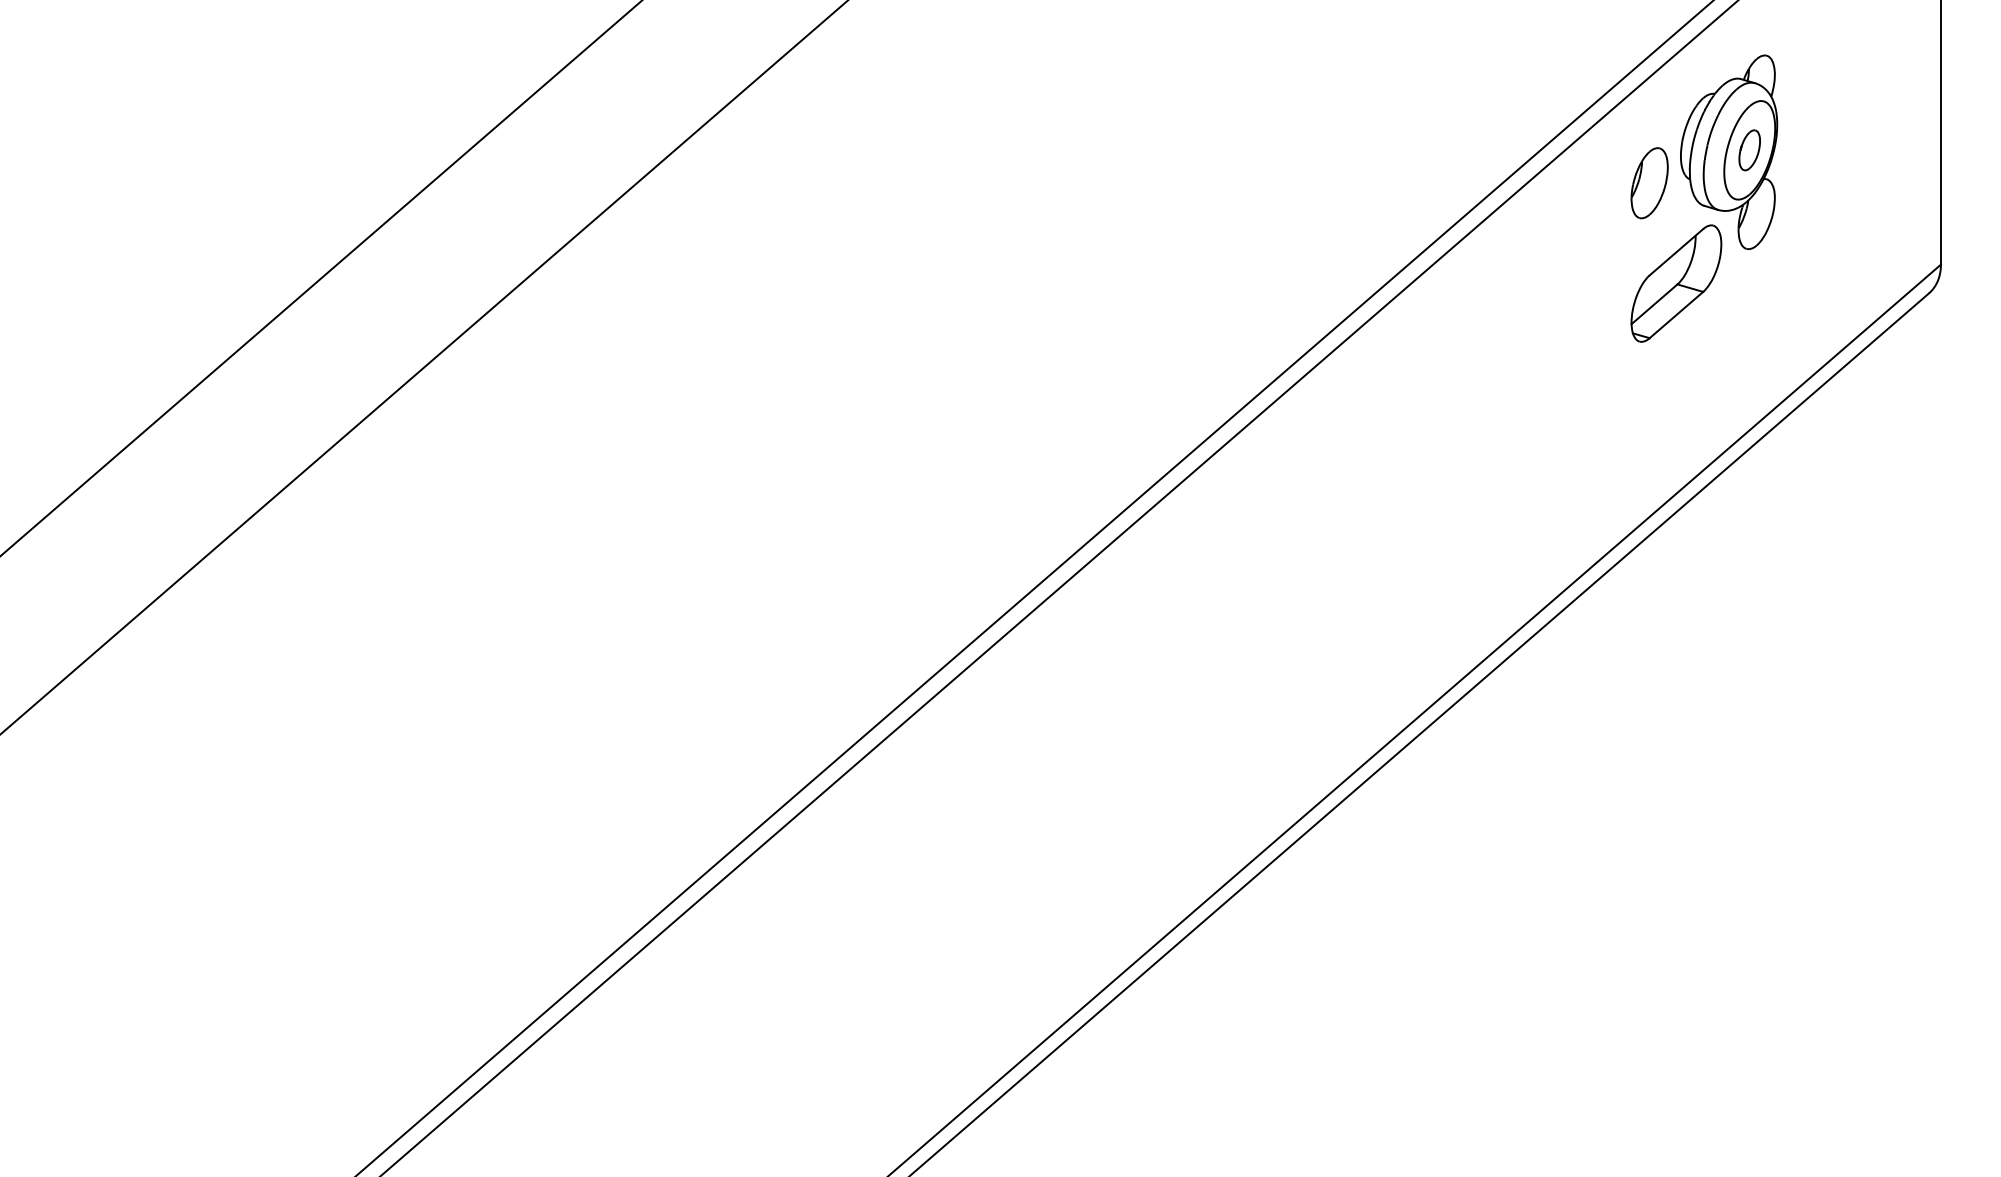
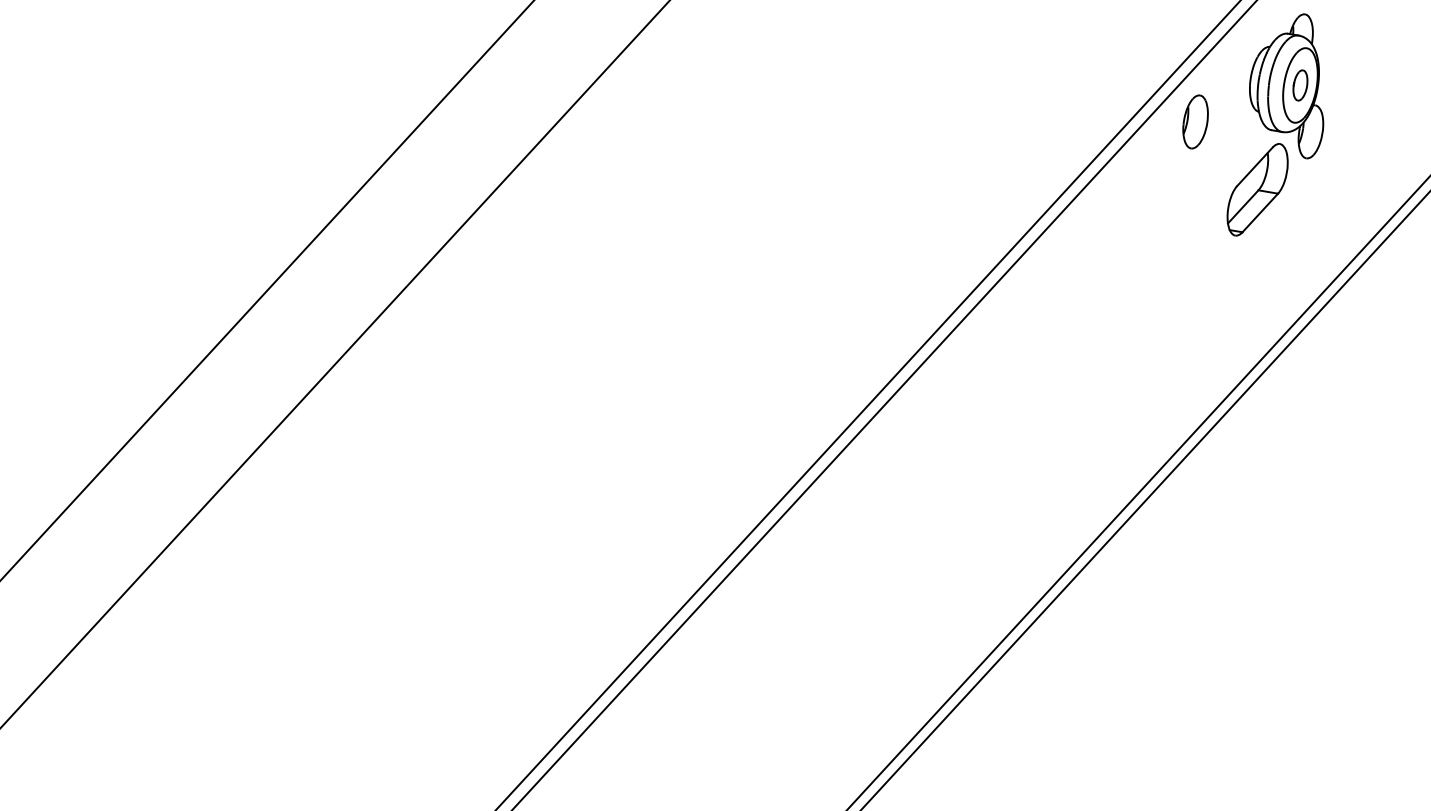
part: (1649, 183) -> (1195, 122), moved

